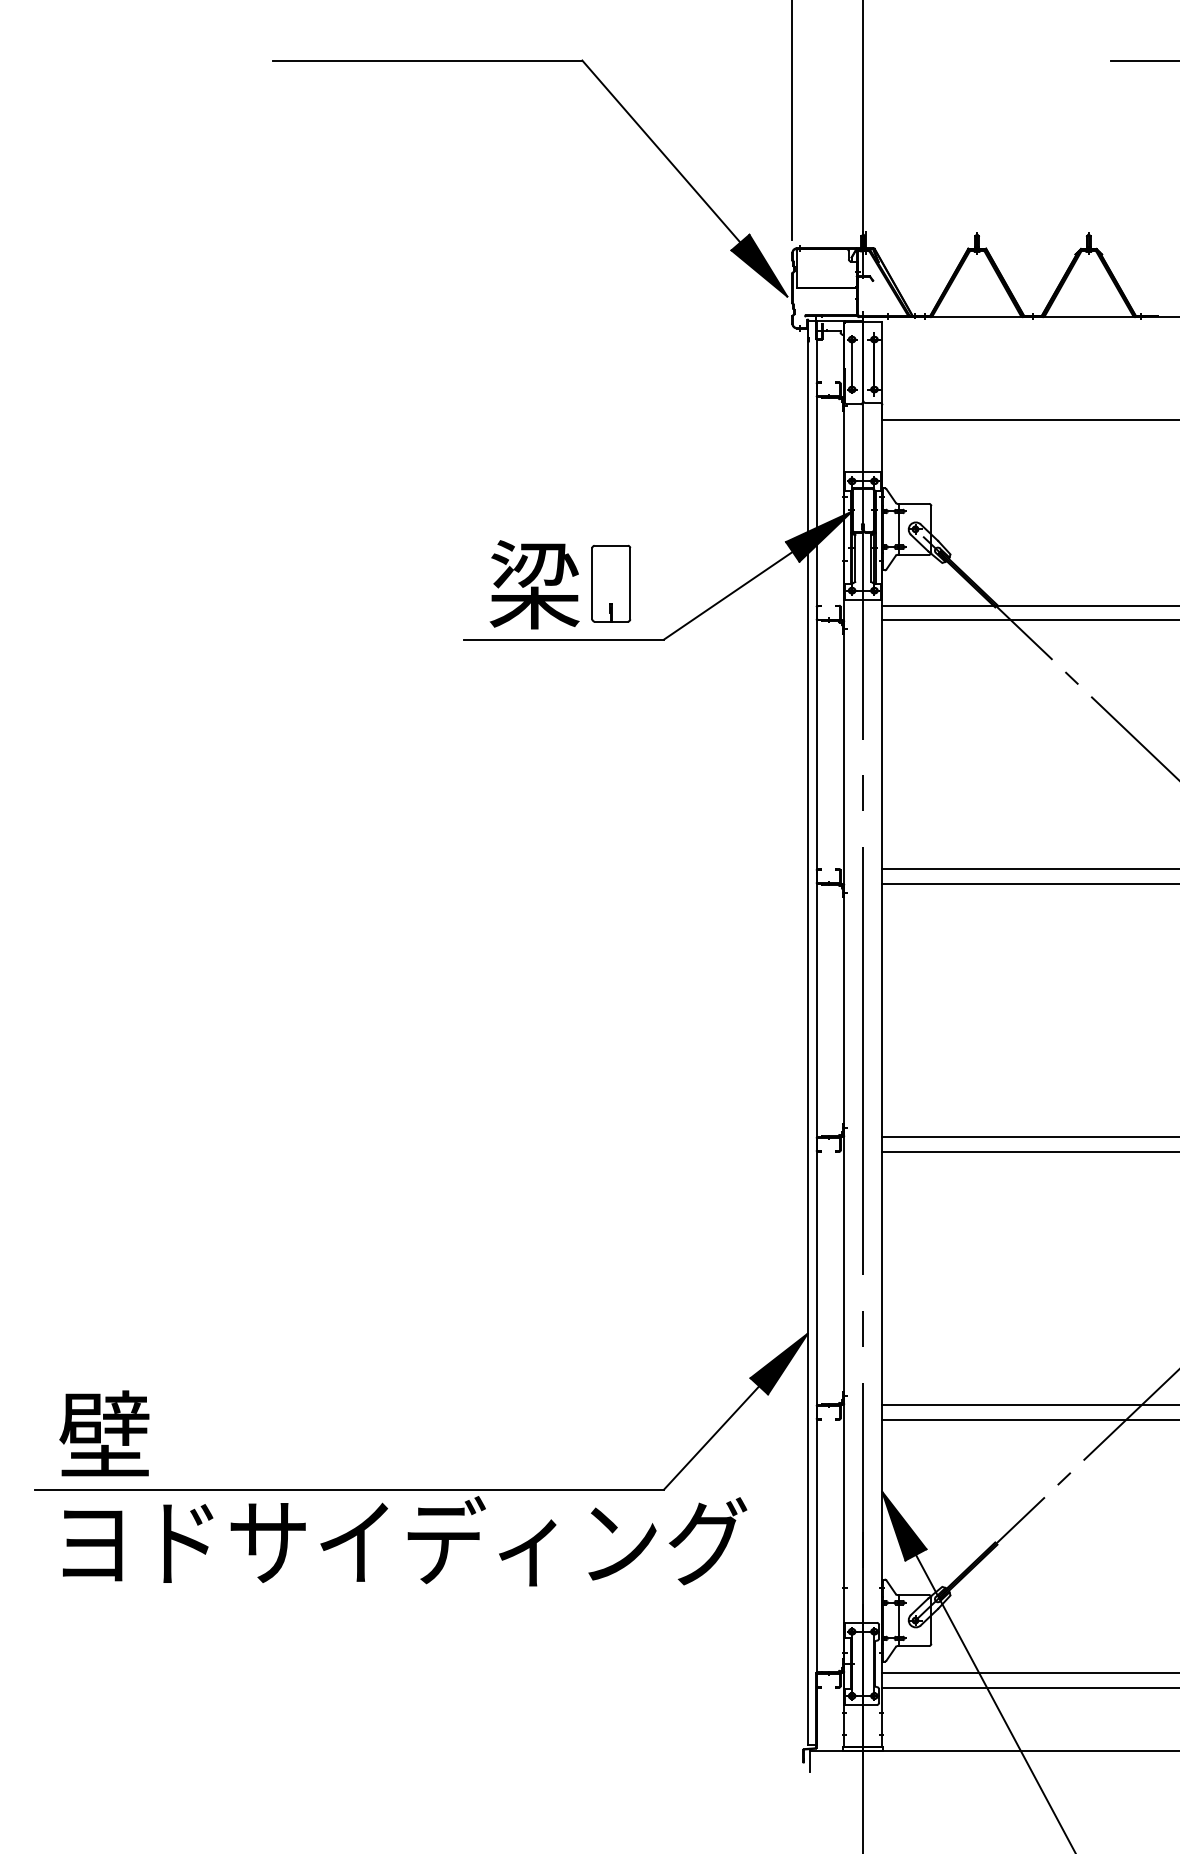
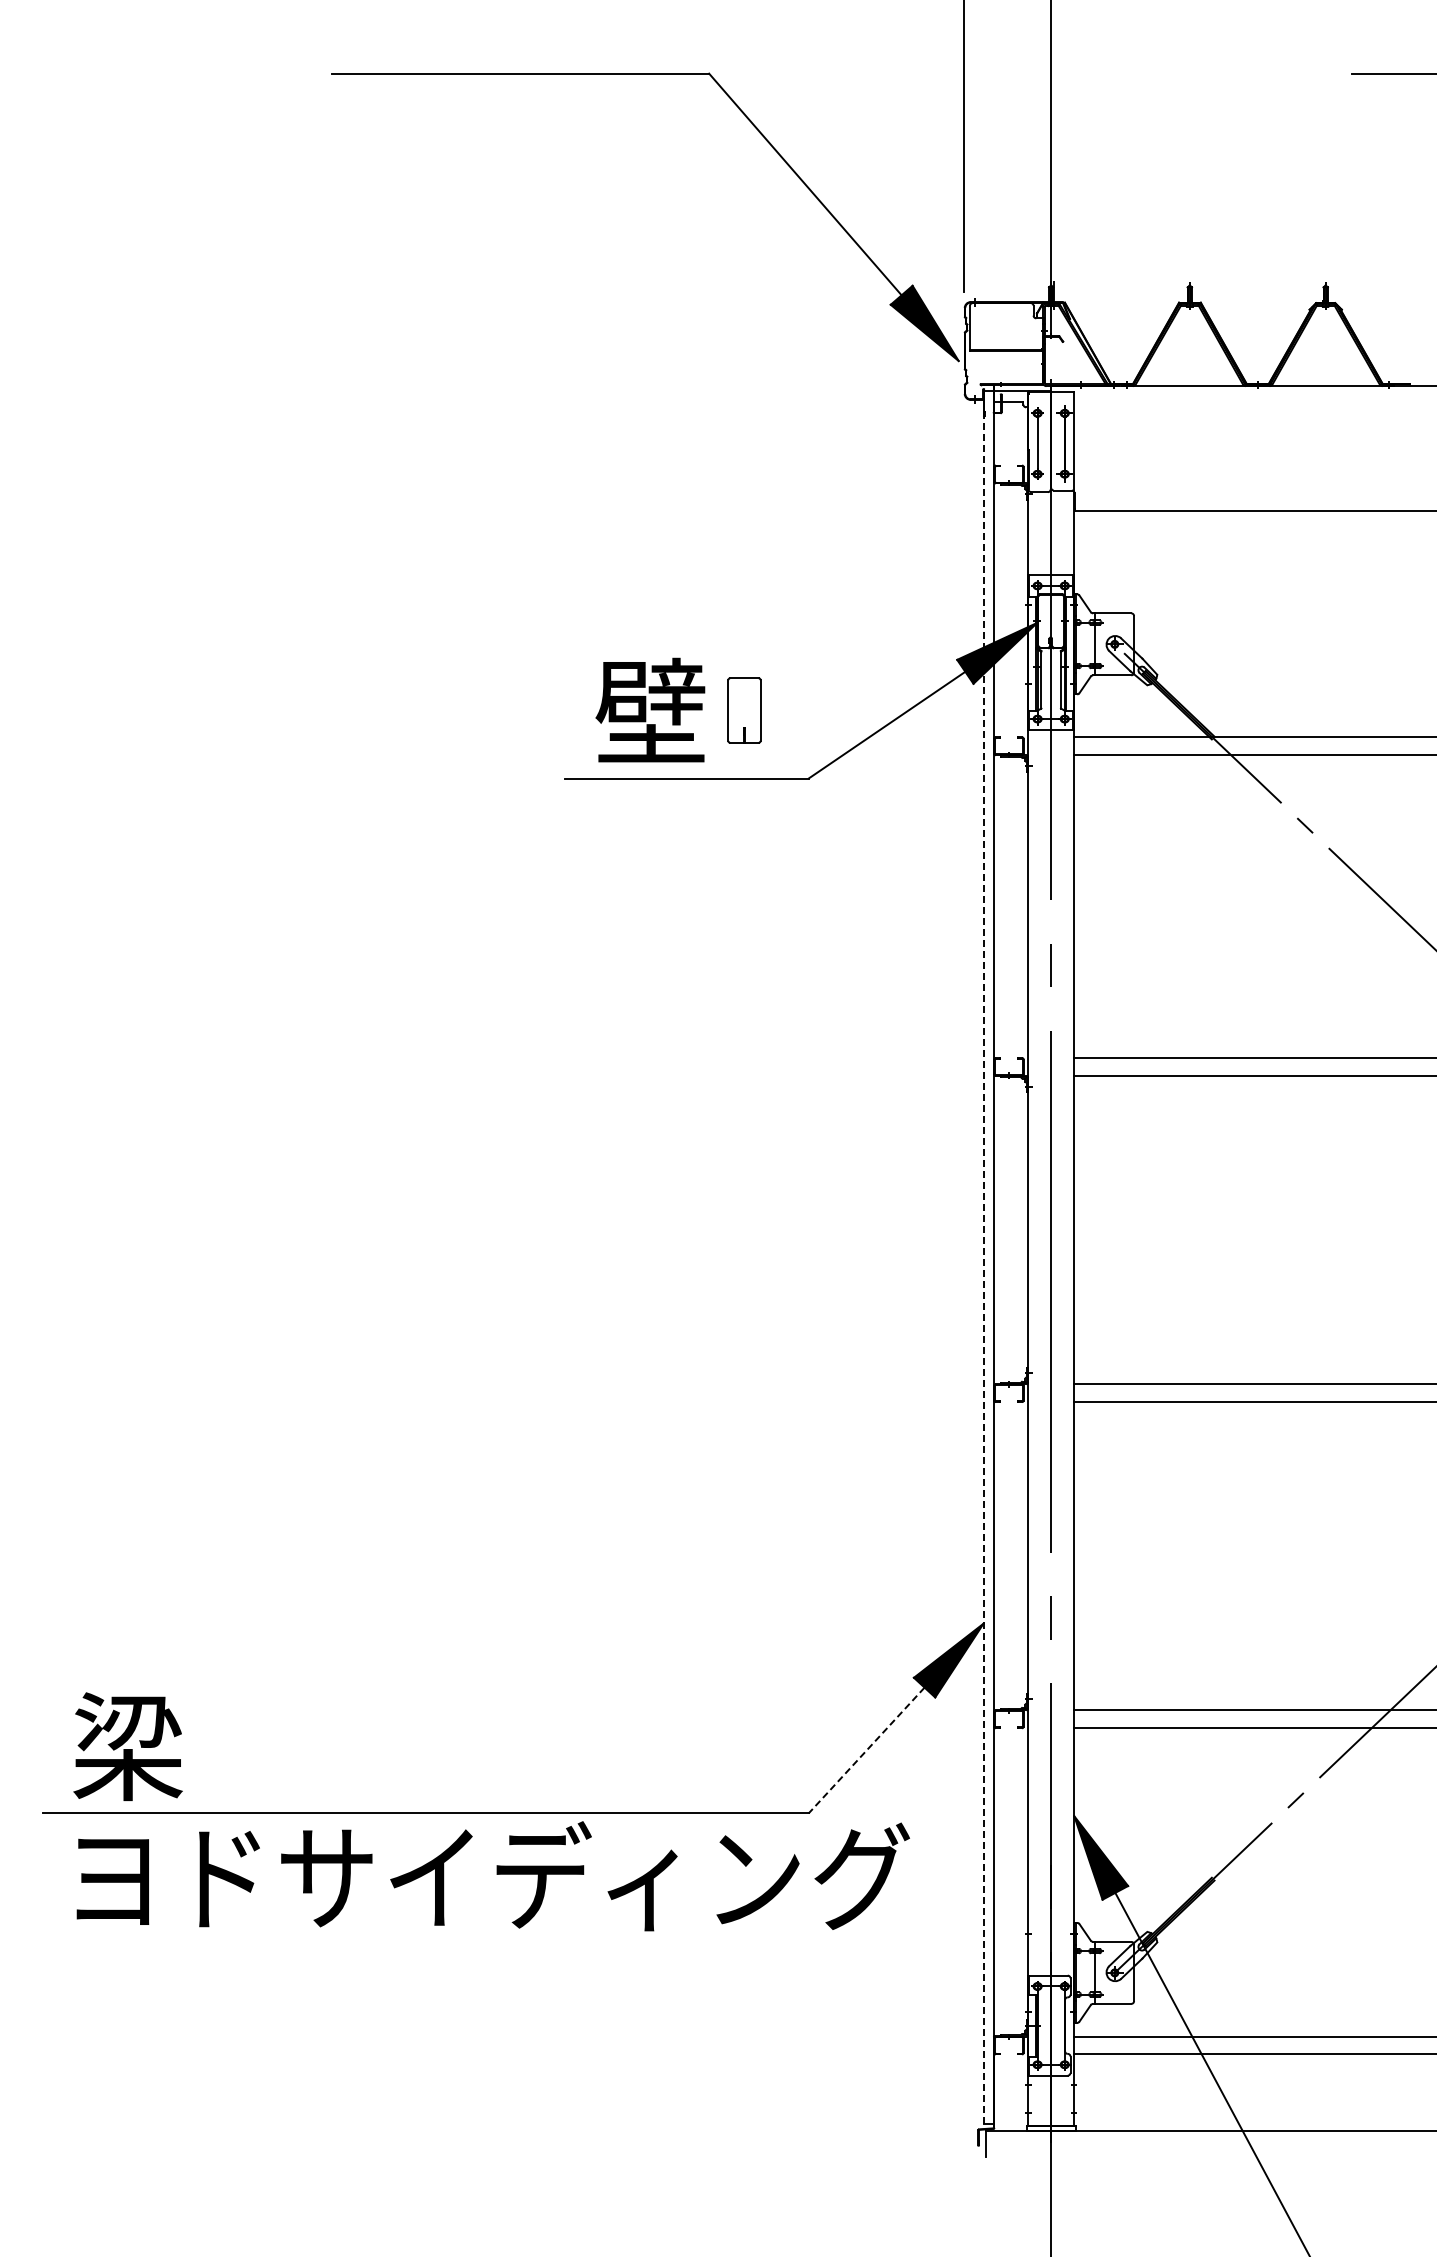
part: (611, 583) -> (744, 710), size x0.7
text: (534, 584) -> (650, 711), 梁 -> 壁
line: (807, 1032) -> (983, 1257), solid -> dashed
text: (104, 1434) -> (127, 1746), 壁 -> 梁
line: (711, 1437) -> (866, 1750), solid -> dashed

